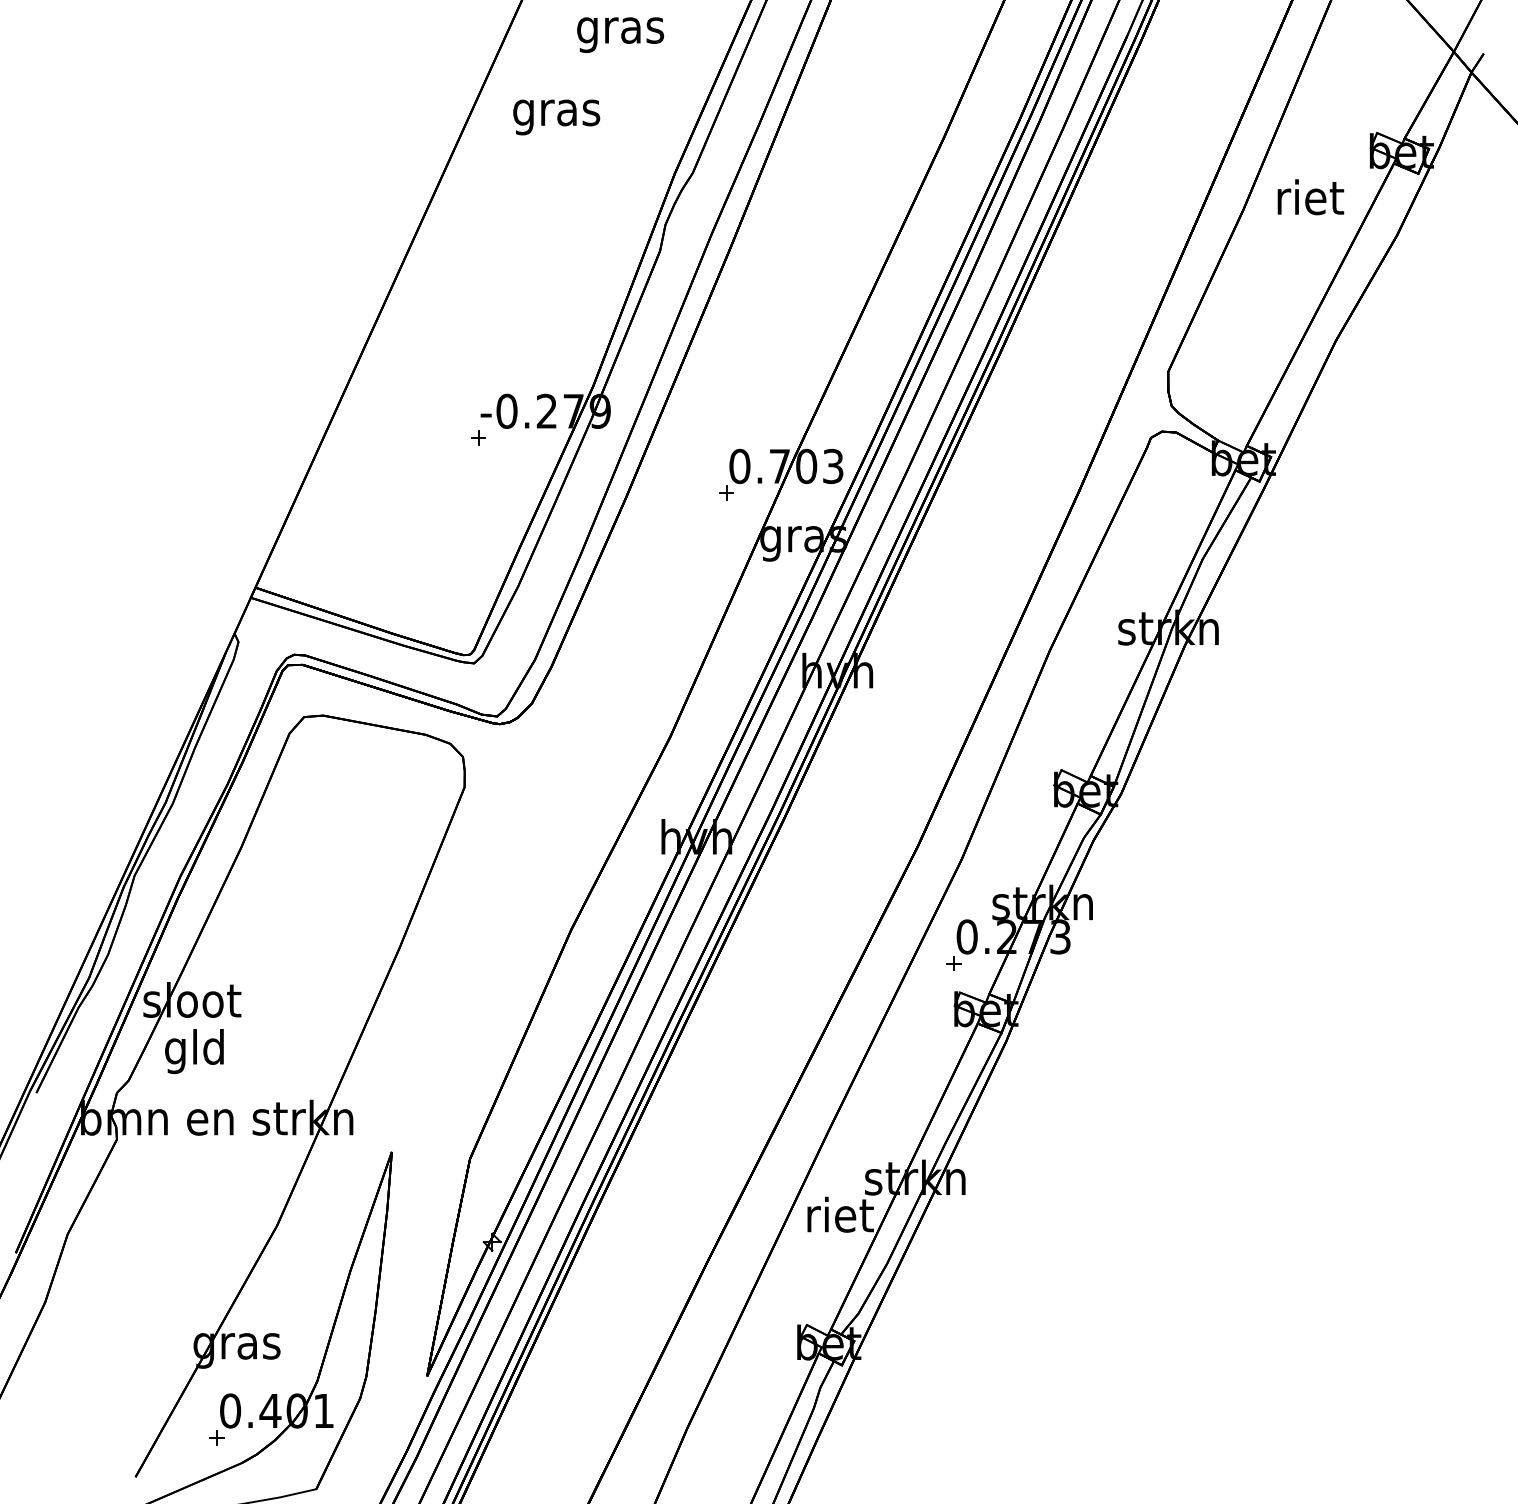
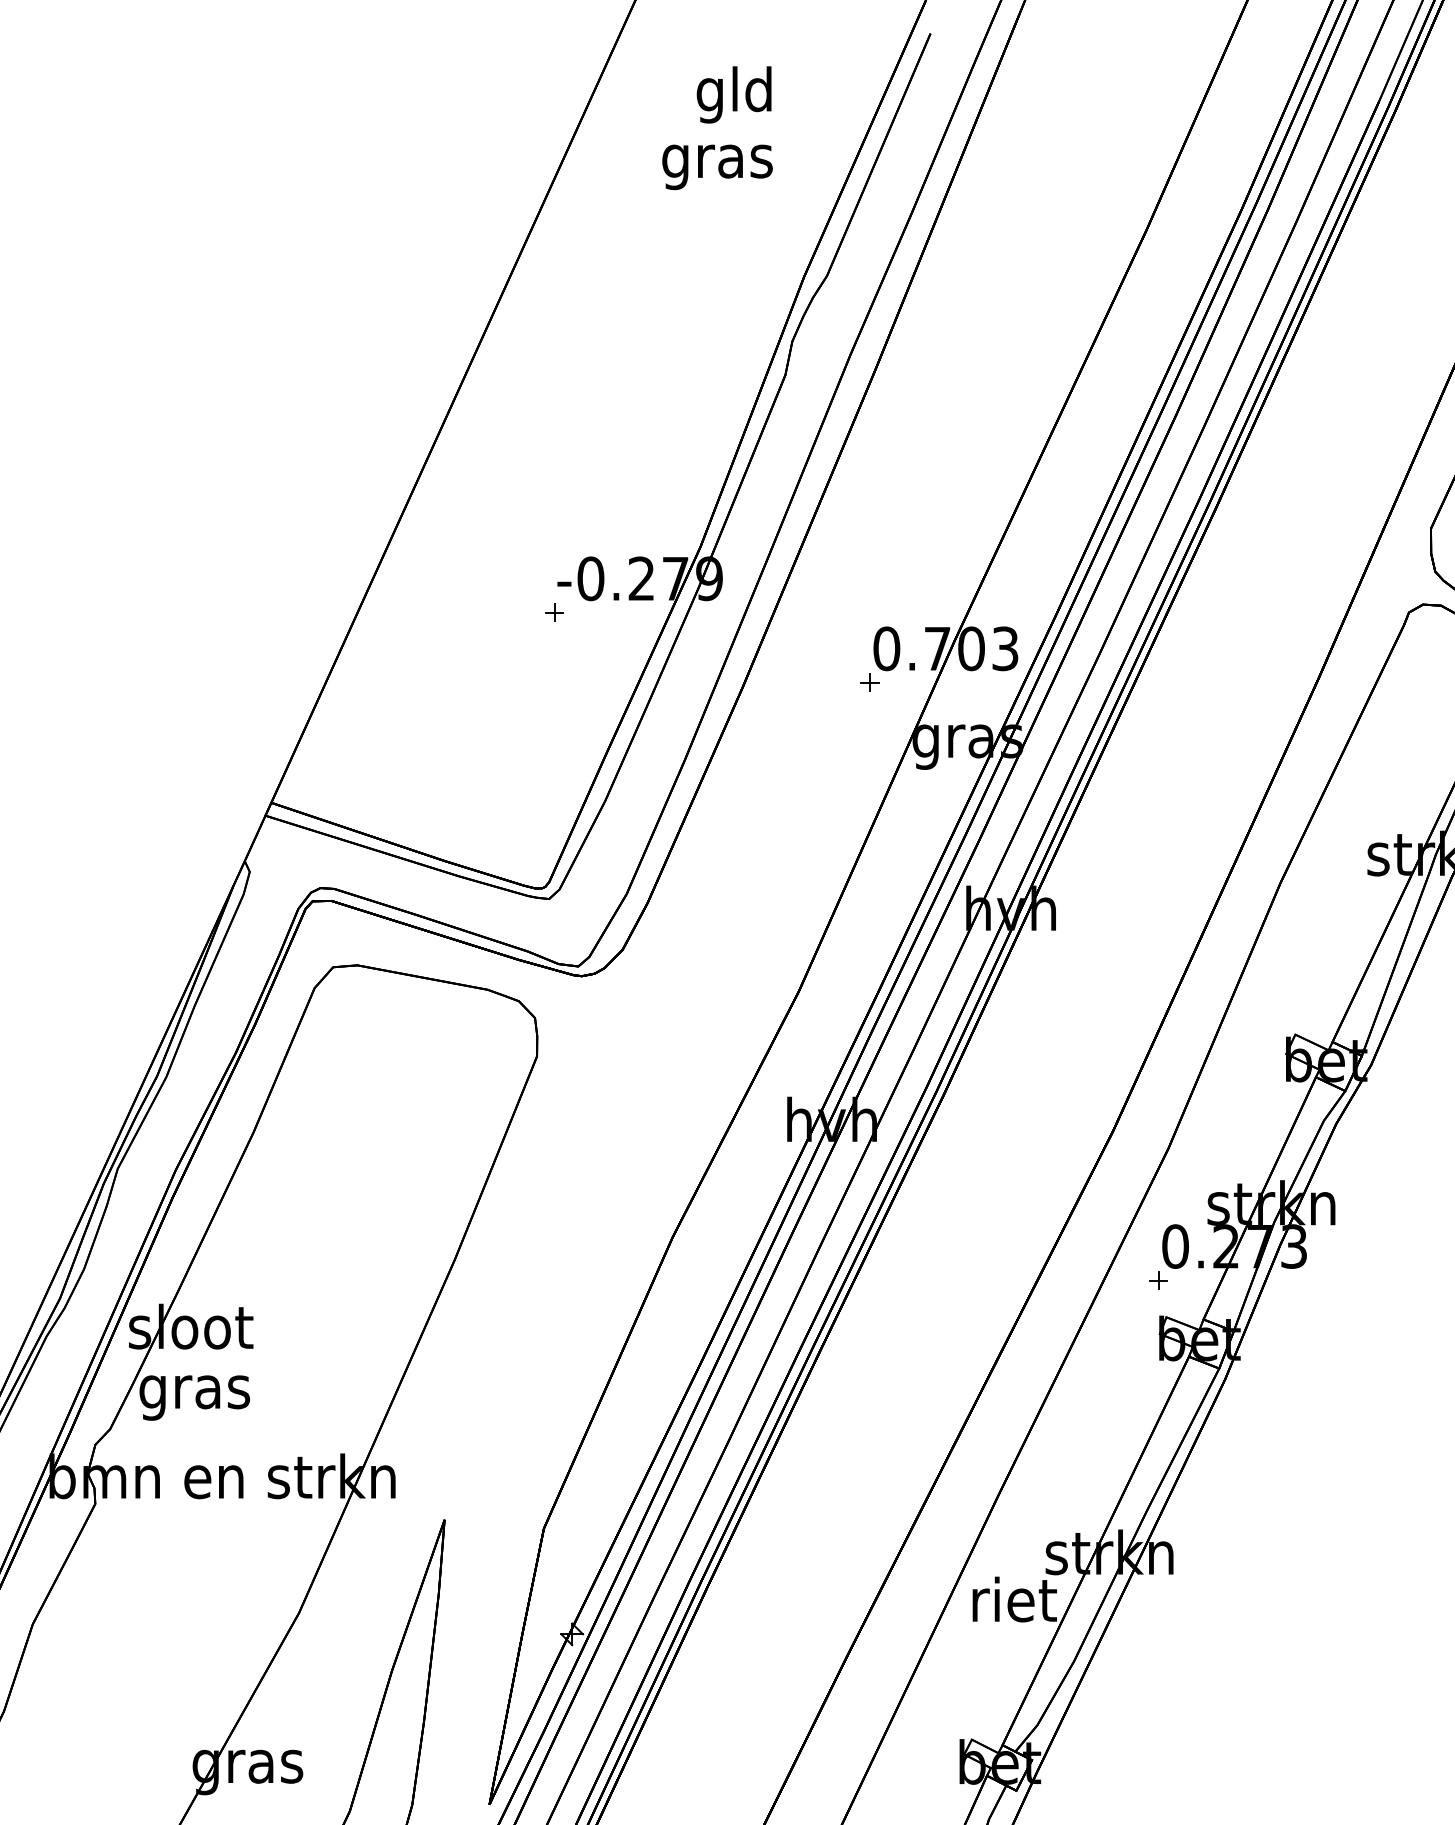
text: (620, 30) -> (735, 94), gras -> gld
text: (556, 117) -> (717, 167), moved
text: (194, 1051) -> (193, 1392), gld -> gras

